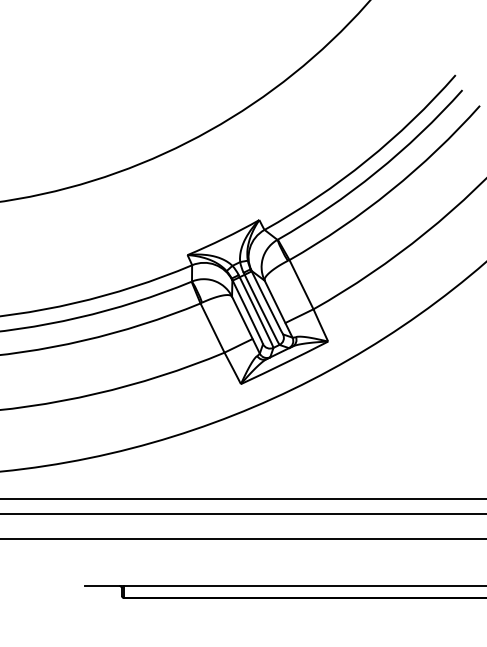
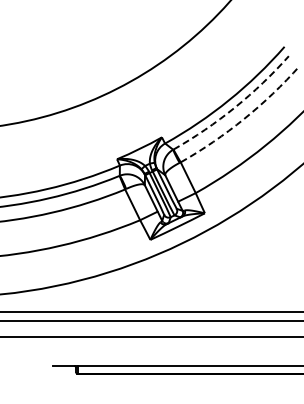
arc: (375, 172) -> (234, 107), solid -> dashed
arc: (391, 189) -> (244, 118), solid -> dashed

